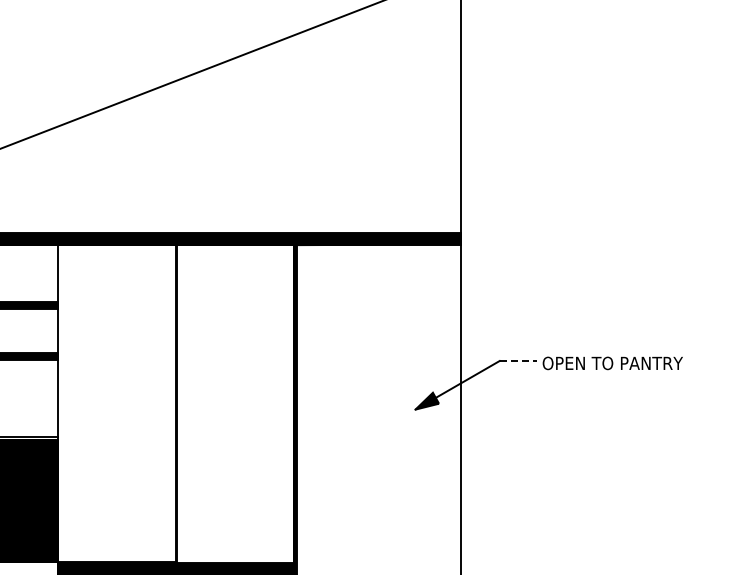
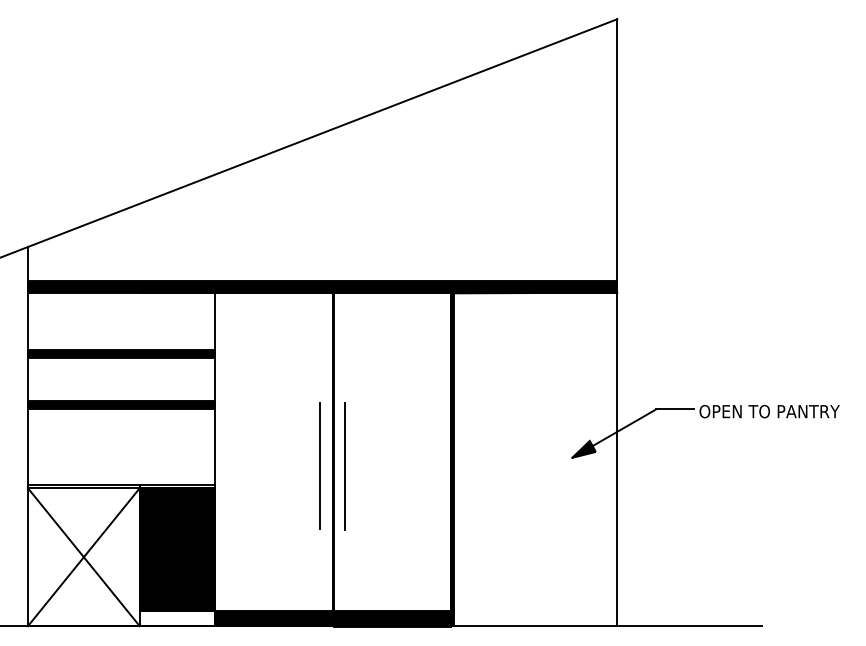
line: (518, 361) -> (675, 409), dashed -> solid
line: (162, 418) -> (319, 466), added
line: (187, 418) -> (344, 466), added

